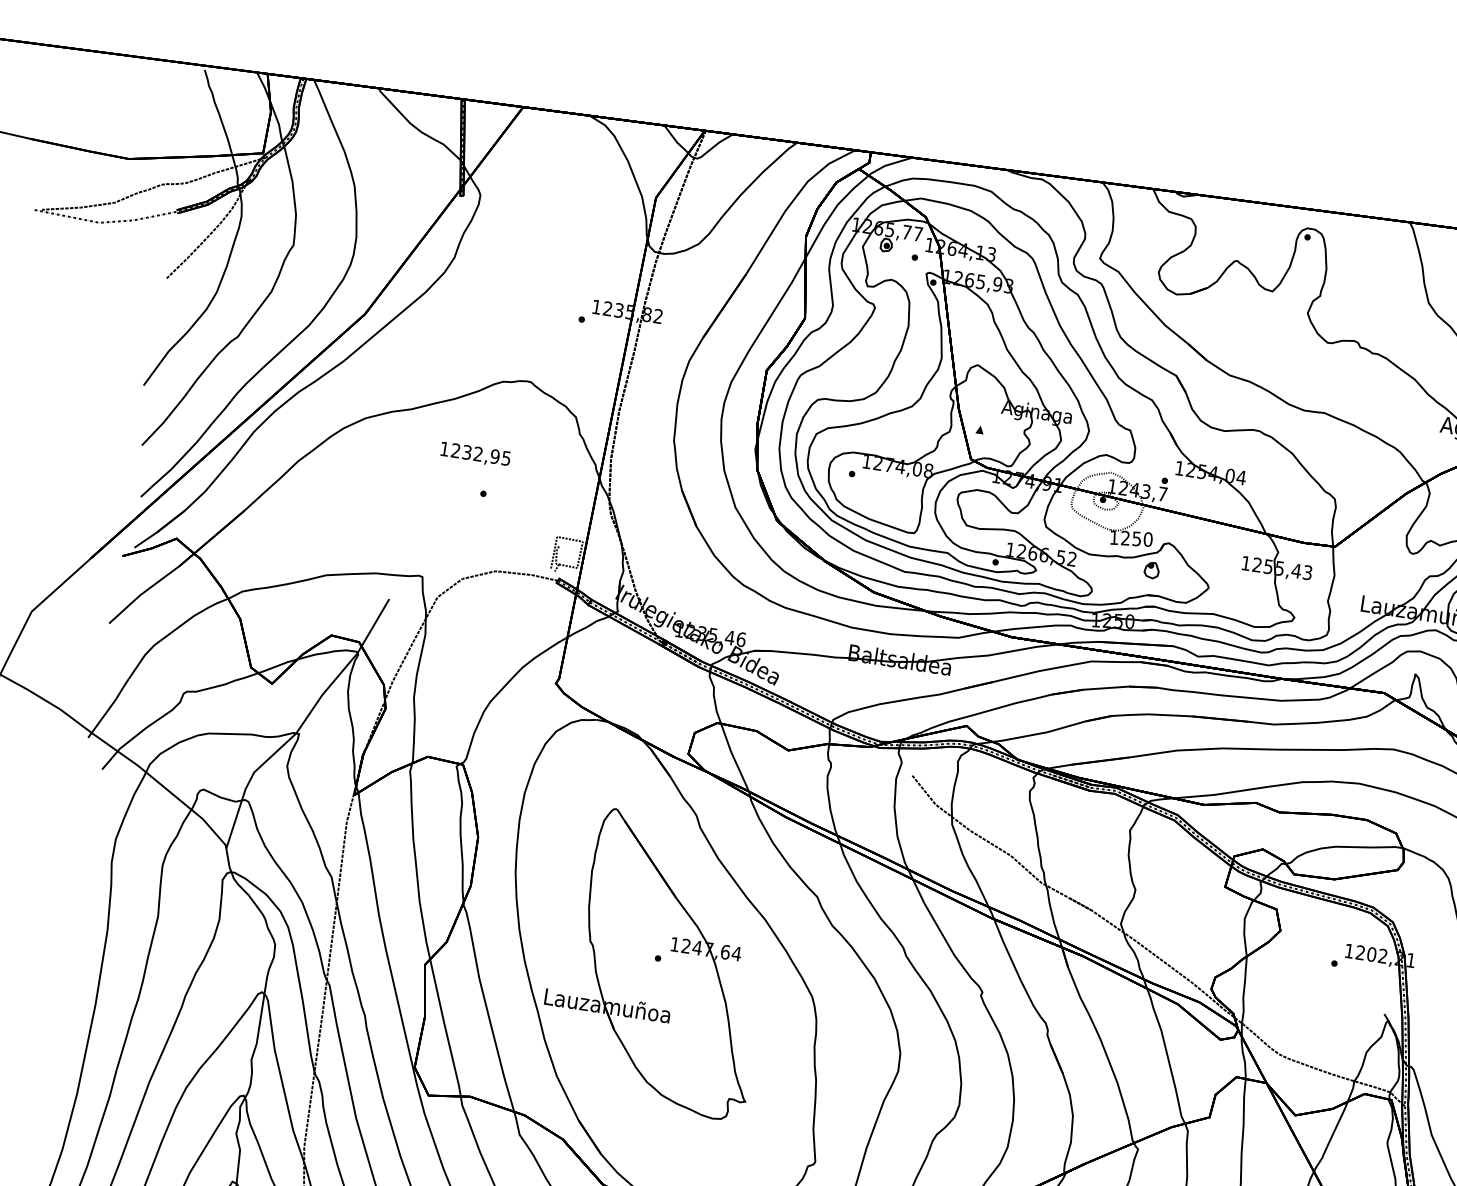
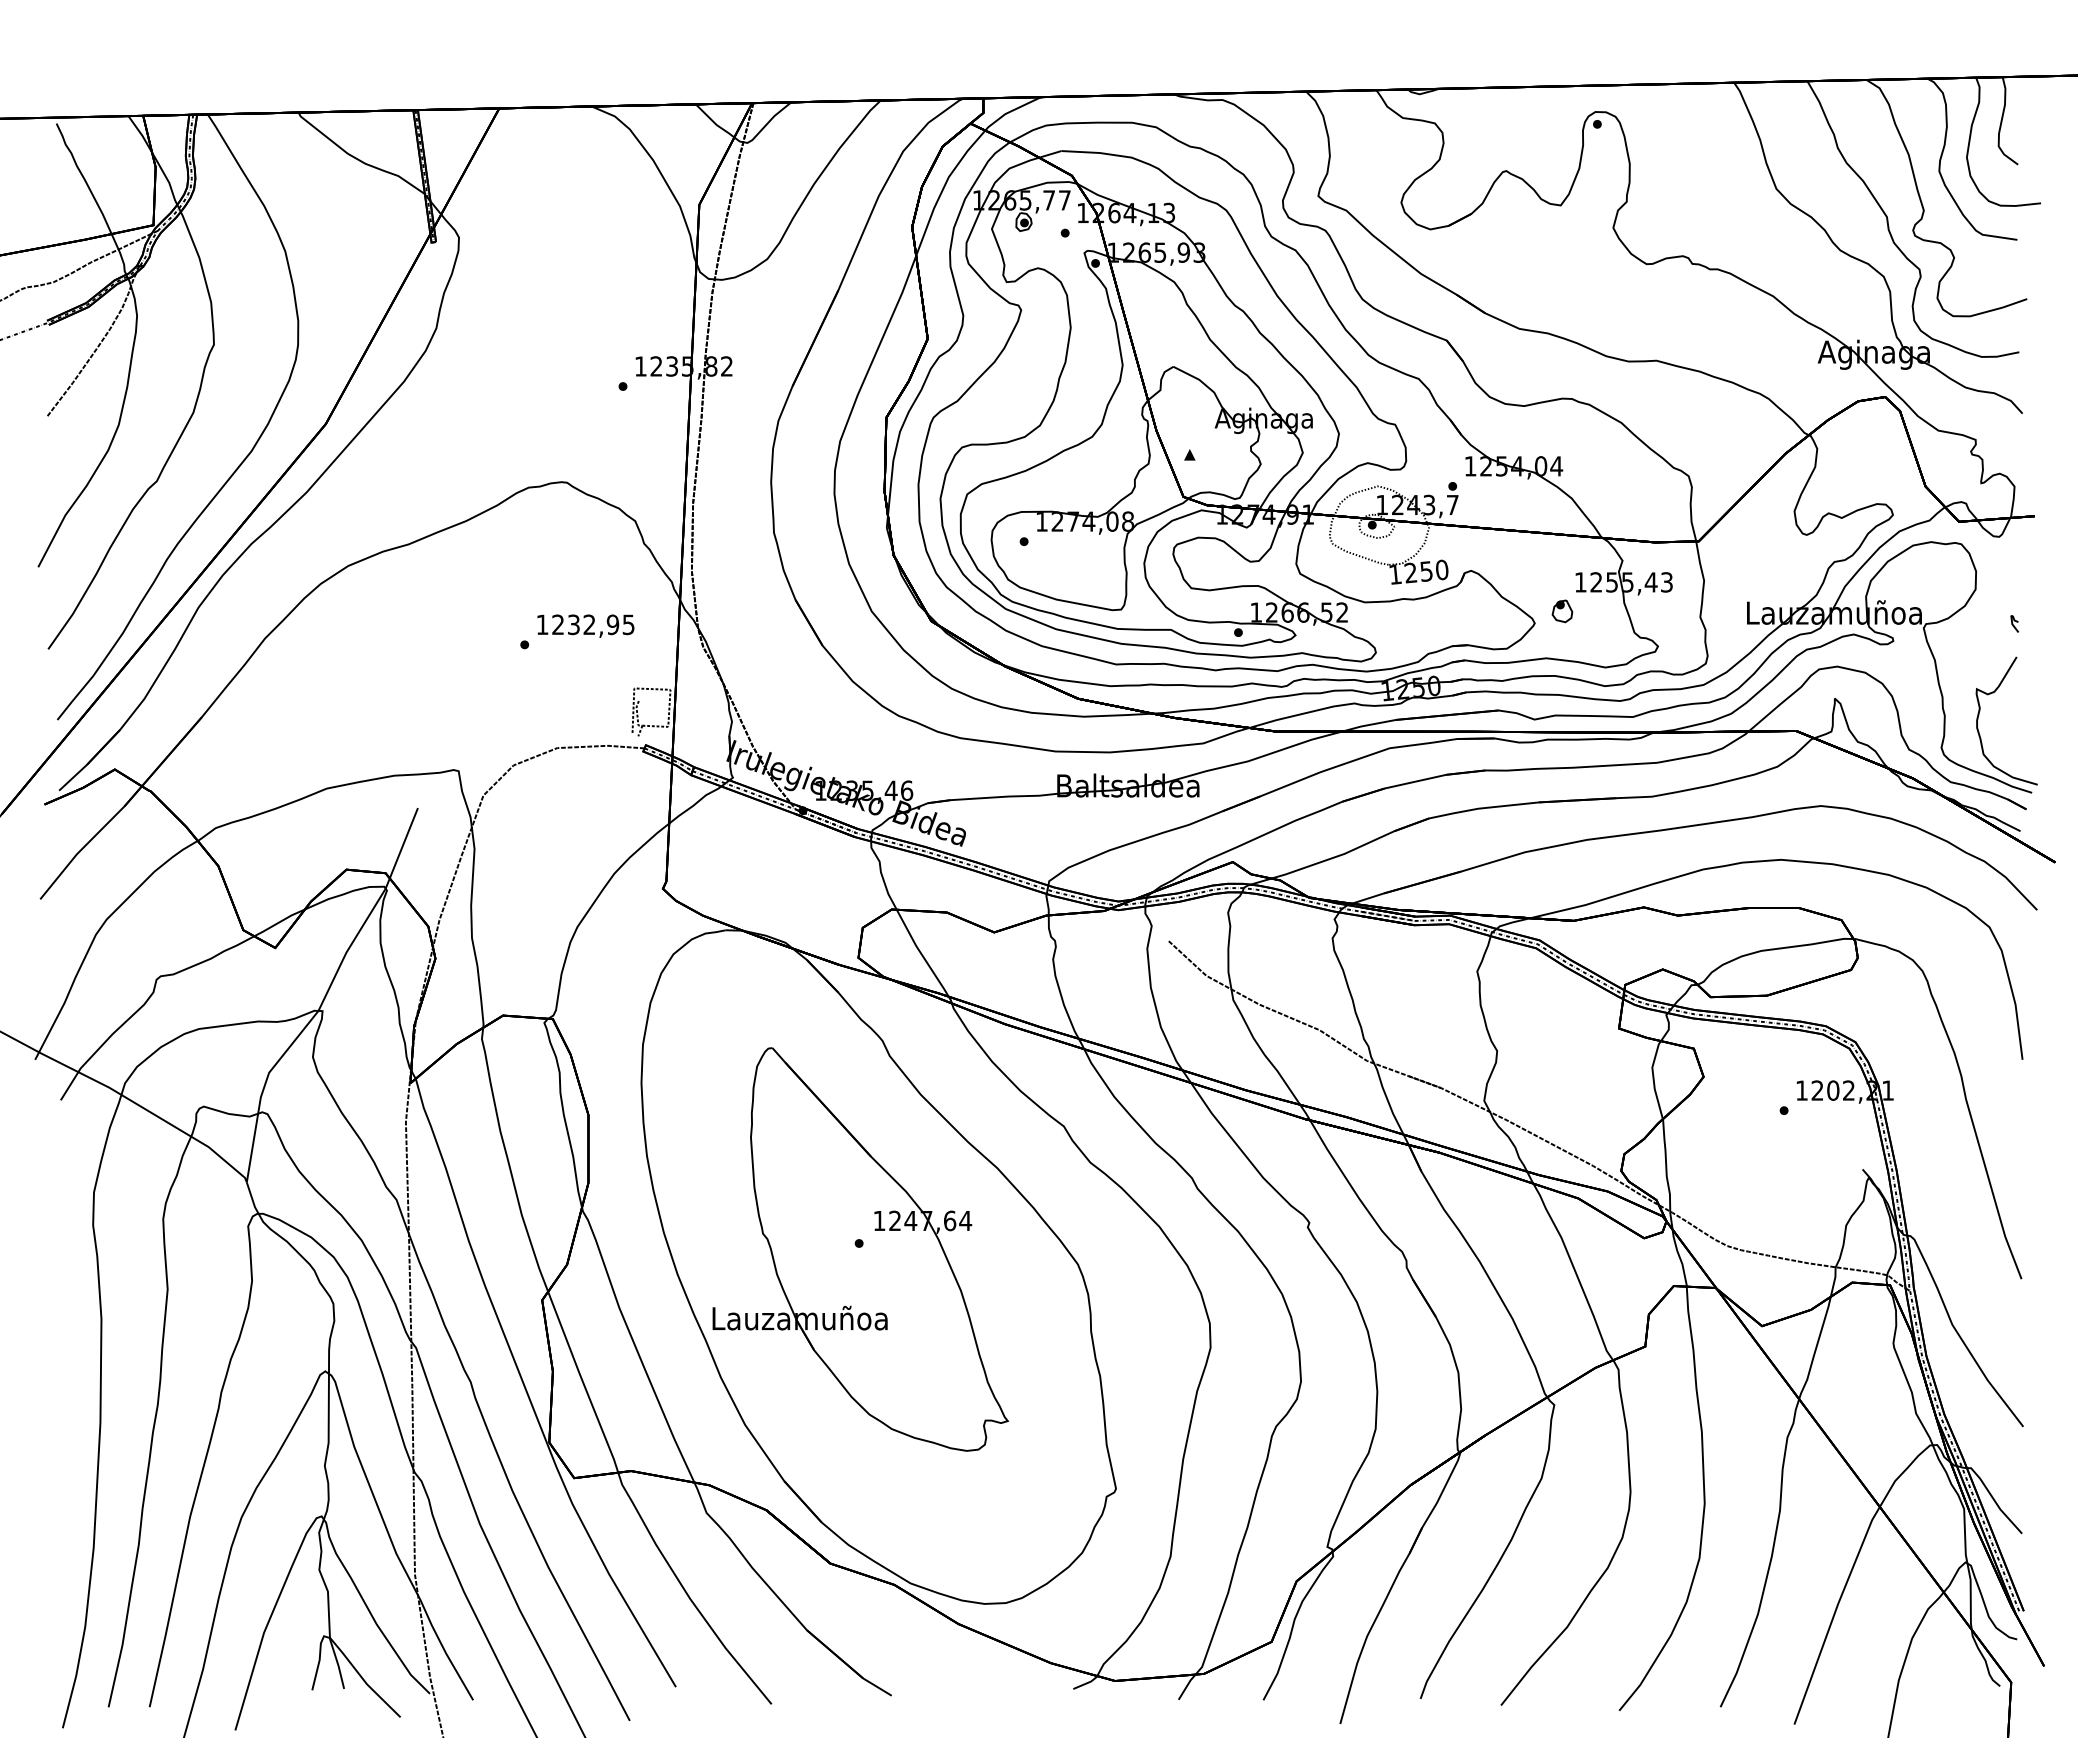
text: (475, 454) -> (585, 625), moved
part: (1151, 570) -> (1562, 611), moved

